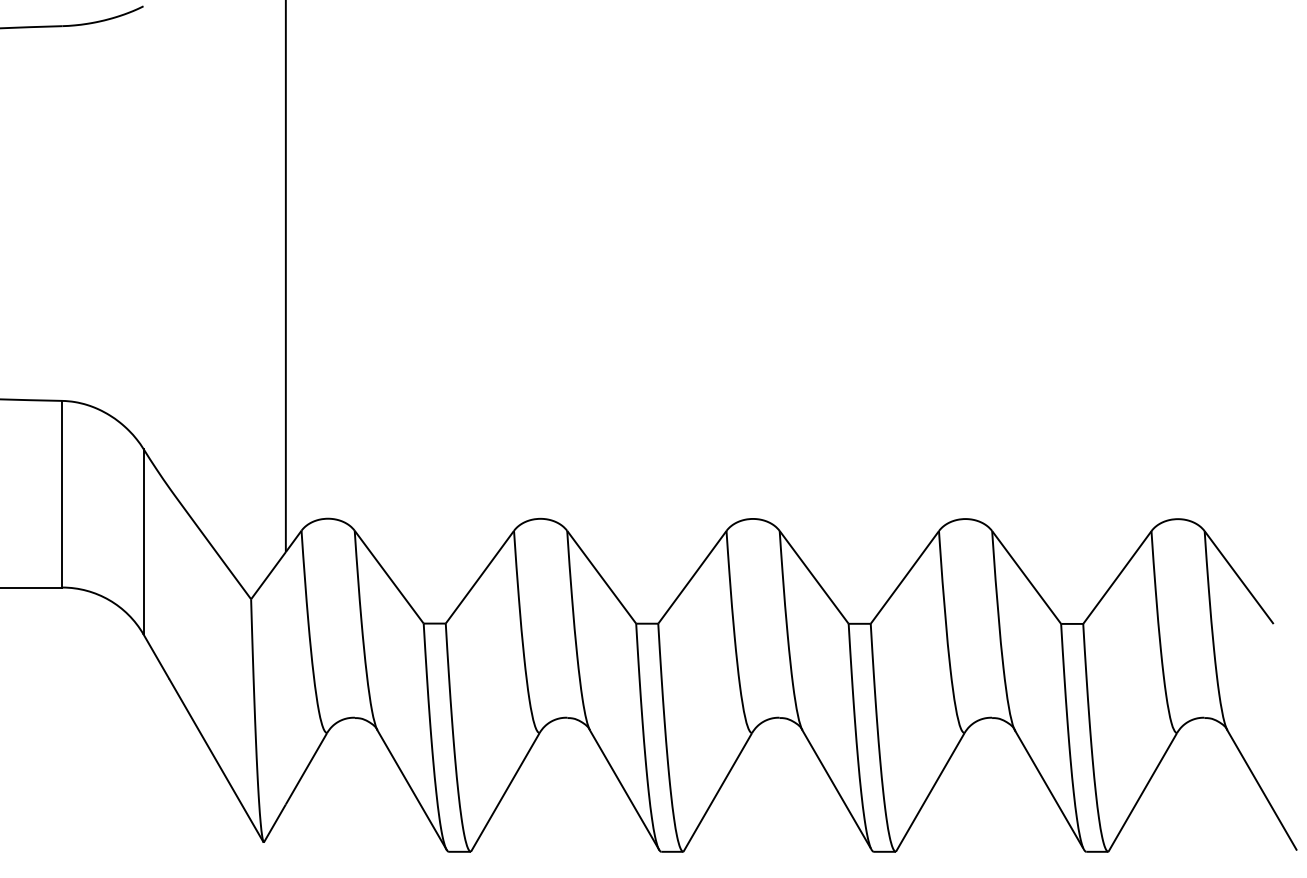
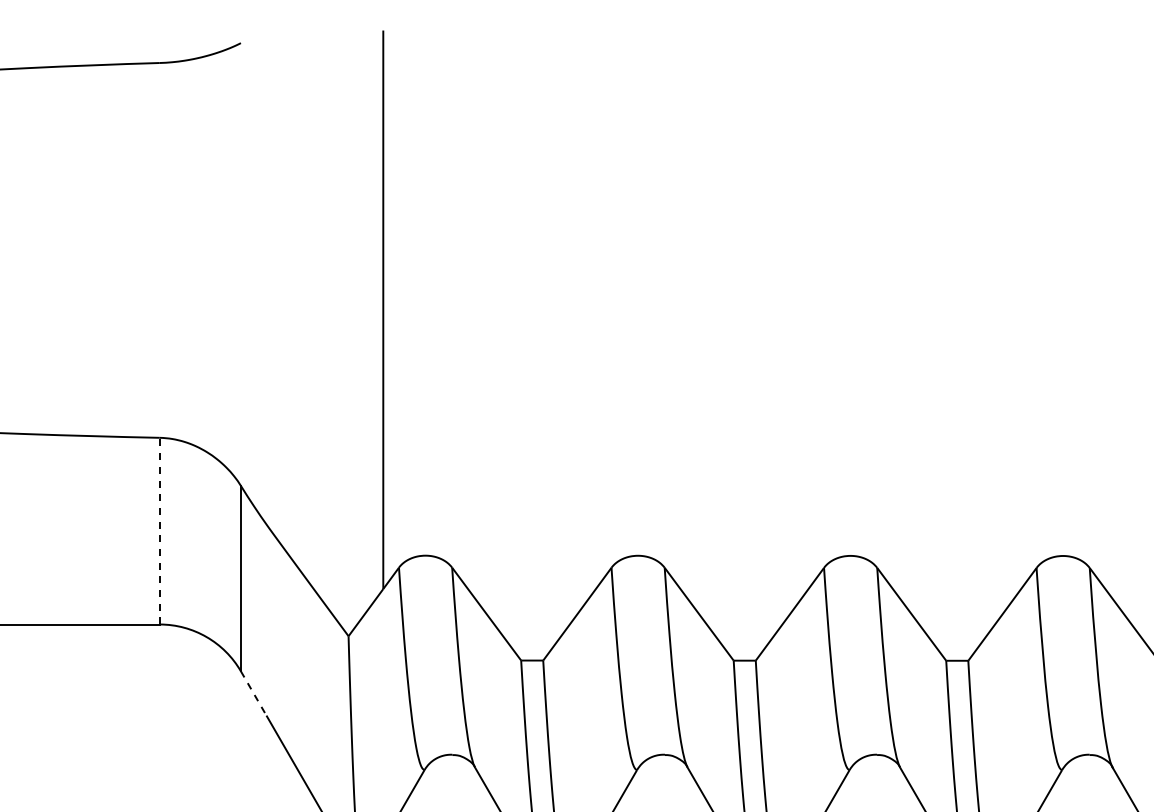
line: (62, 493) -> (159, 530), solid -> dashed
line: (156, 656) -> (253, 693), solid -> dashed

